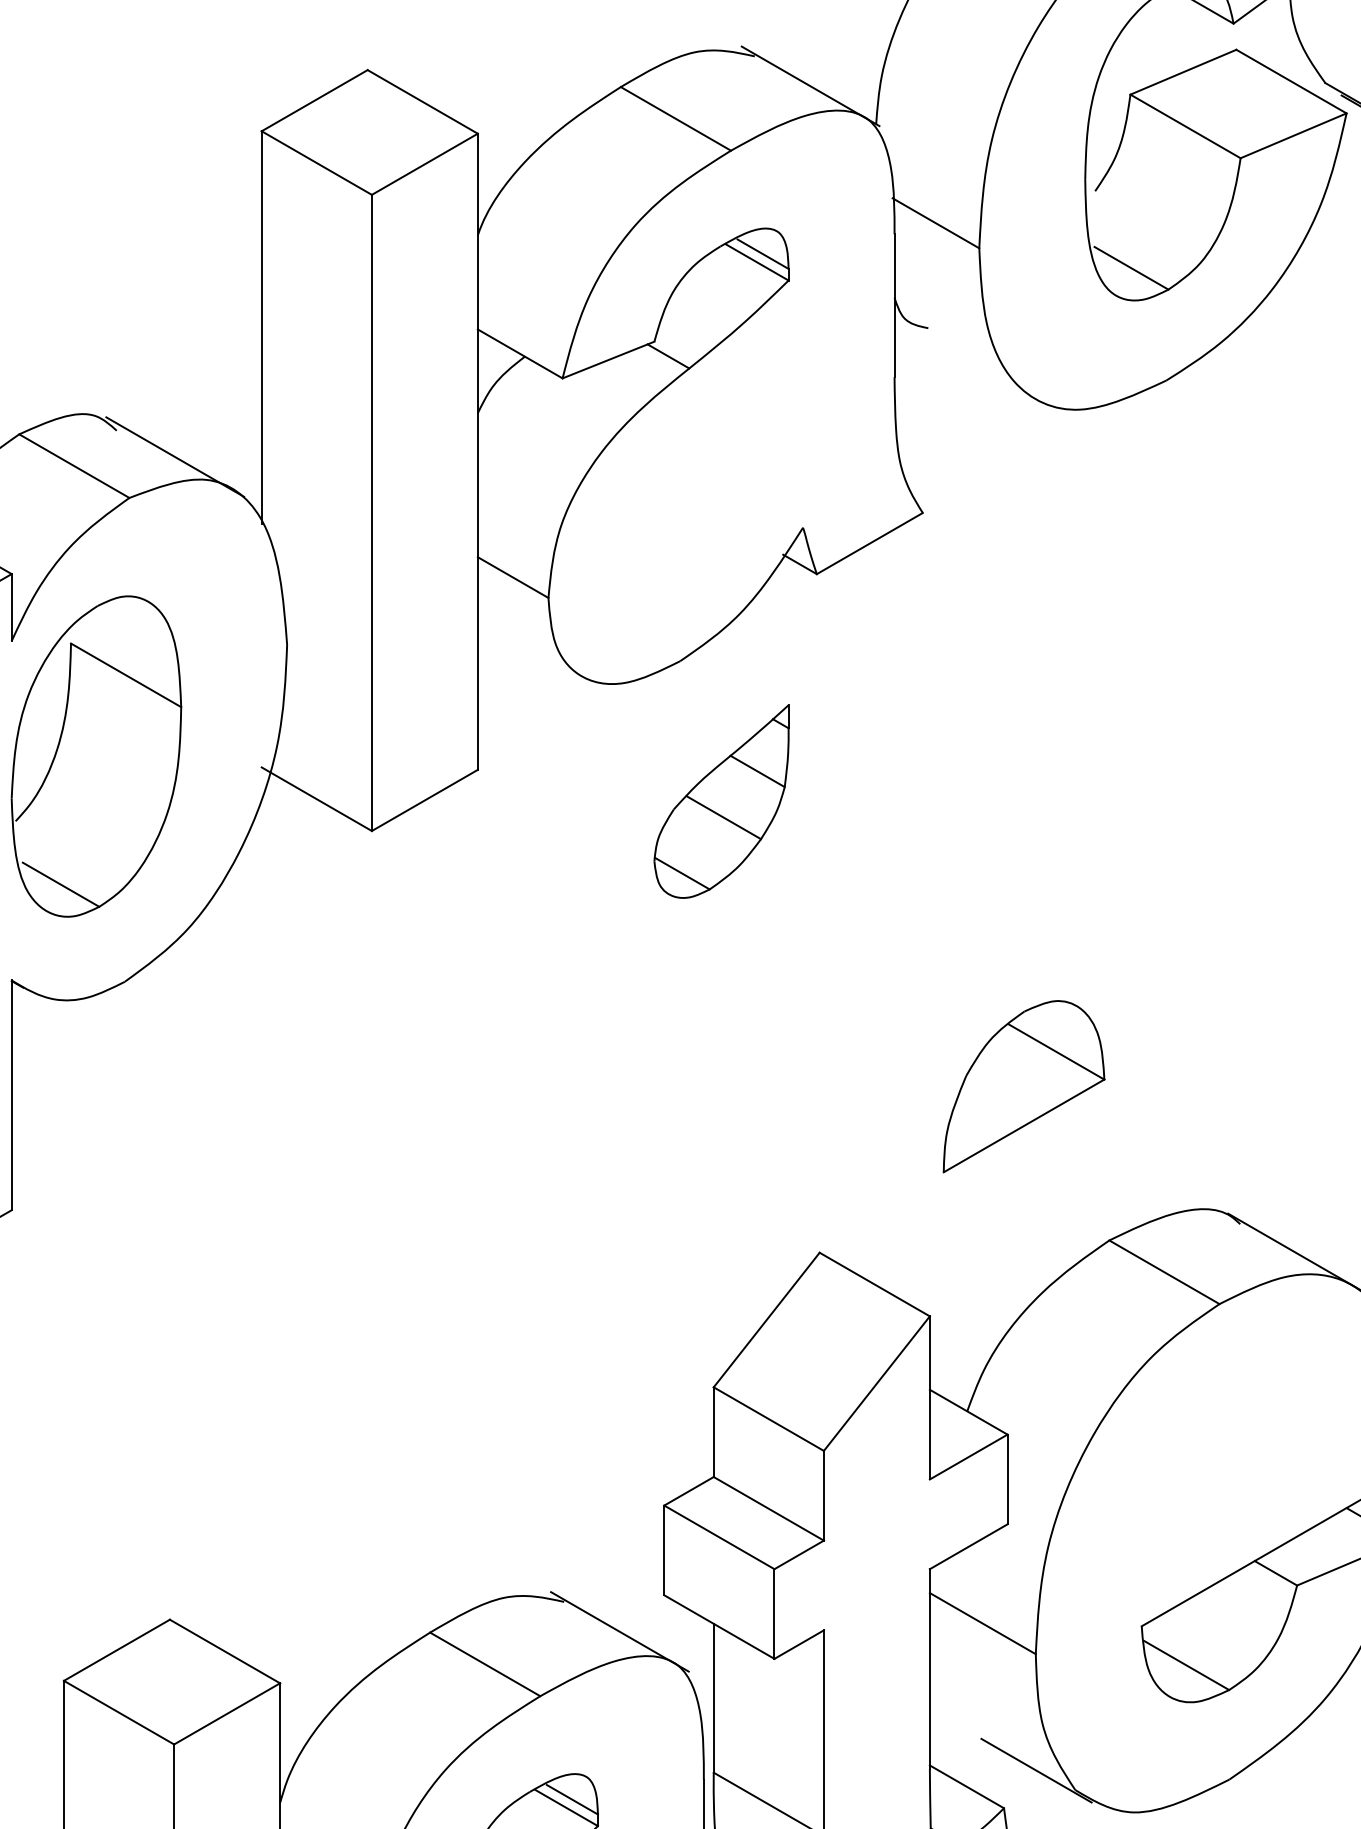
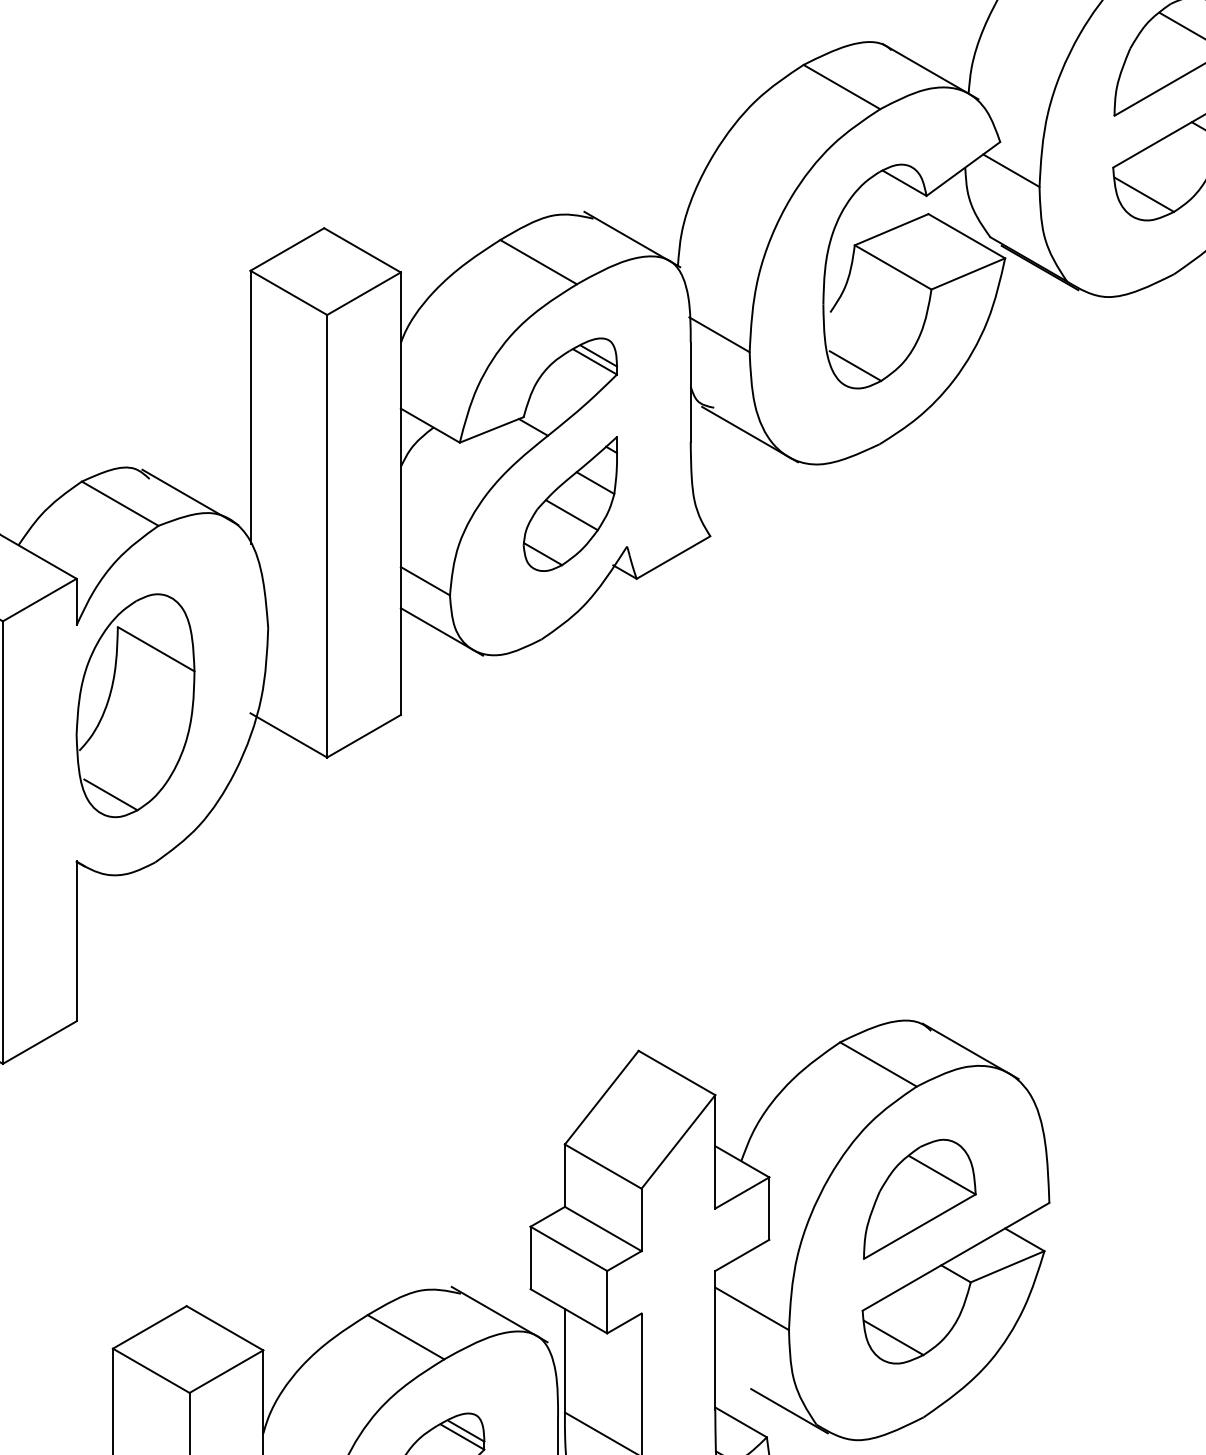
line: (979, 366) -> (749, 434), added
line: (536, 649) -> (441, 631), added
part: (720, 800) -> (569, 503), moved
part: (1023, 1085) -> (919, 1198), moved

